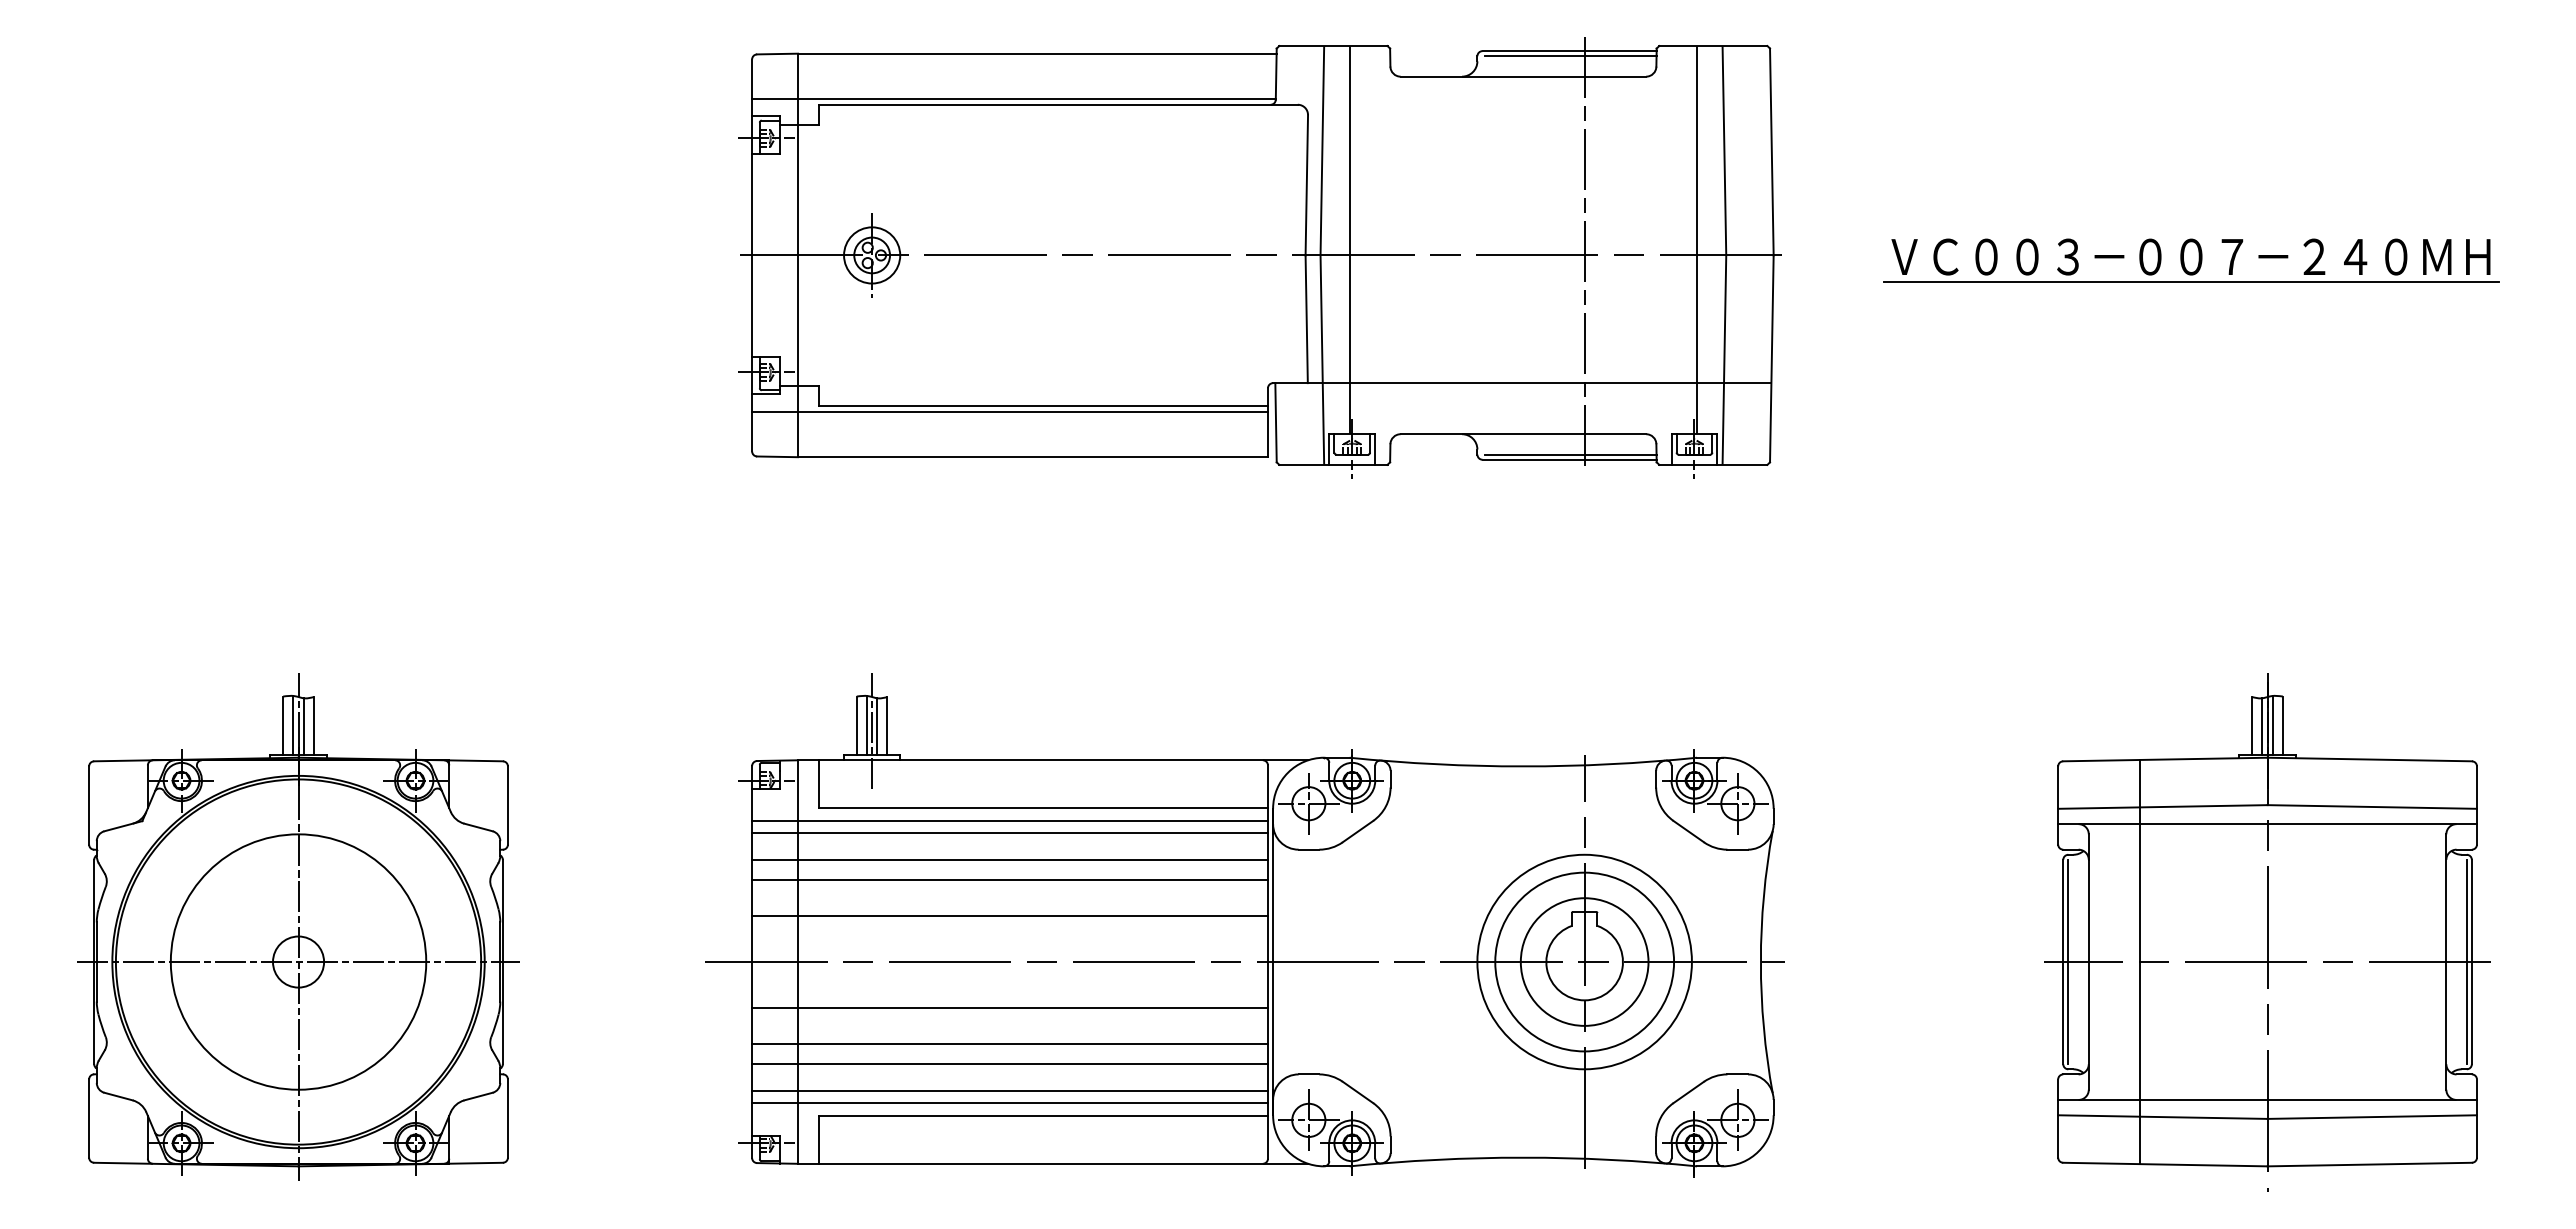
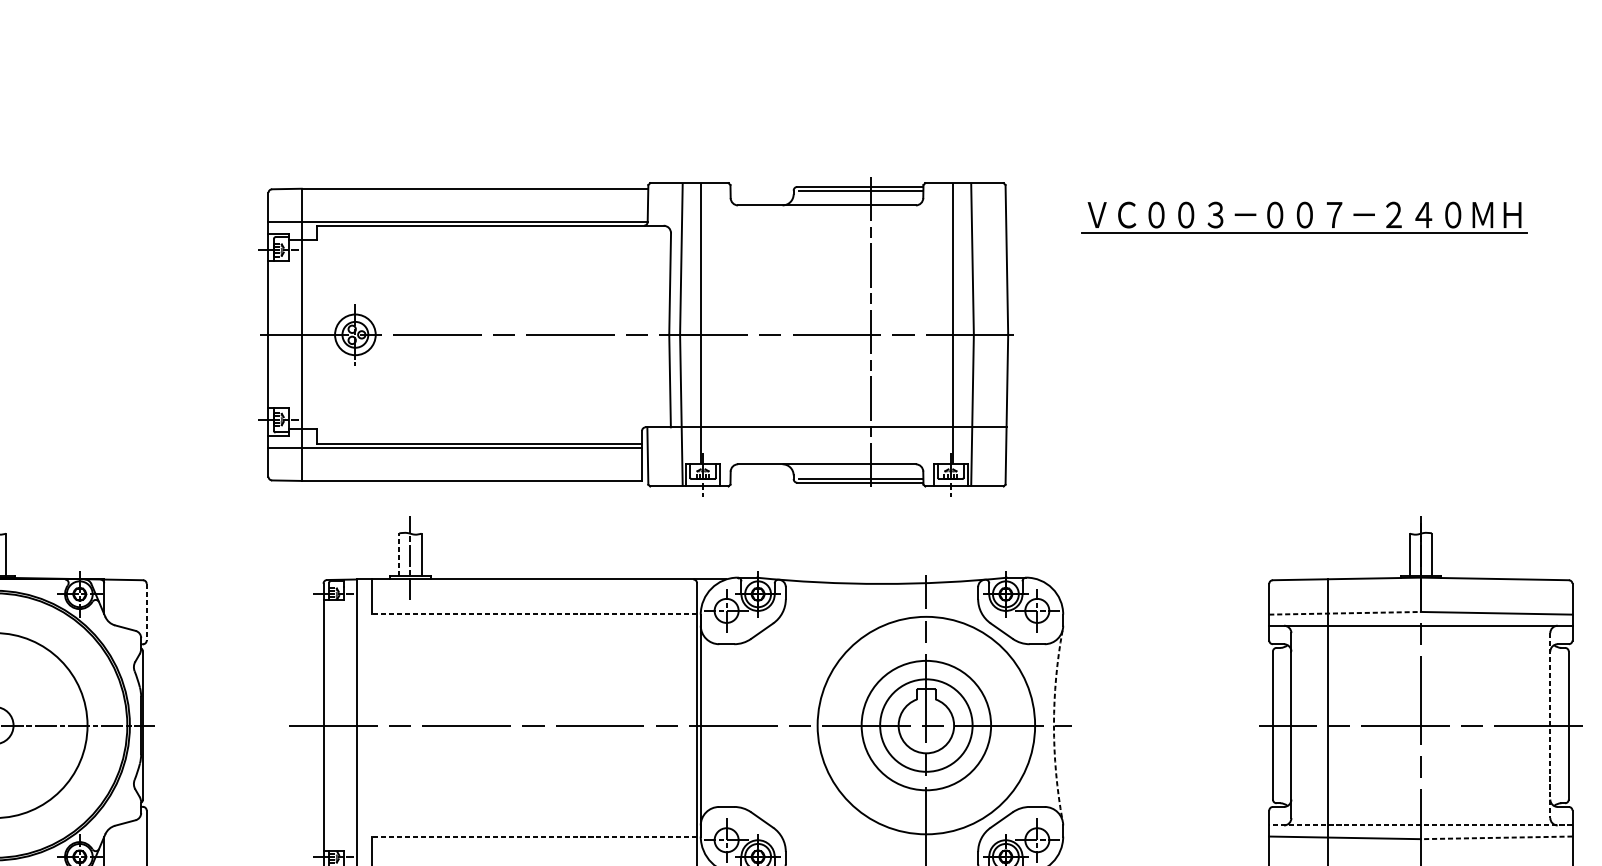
part: (1259, 257) -> (635, 336), moved
part: (2191, 260) -> (1304, 217), moved
line: (856, 725) -> (399, 554), solid -> dashed
line: (867, 725) -> (407, 554), removed
line: (2272, 725) -> (1424, 554), removed
line: (877, 726) -> (414, 555), removed
line: (2262, 726) -> (1417, 555), removed
line: (507, 806) -> (146, 612), solid -> dashed
line: (2162, 806) -> (1344, 612), solid -> dashed
line: (1043, 808) -> (534, 614), solid -> dashed
line: (1009, 821) -> (509, 623), removed
line: (1009, 833) -> (509, 632), removed
line: (1009, 859) -> (509, 651), removed
line: (1009, 880) -> (509, 666), removed
line: (1009, 916) -> (509, 692), removed
circle: (1584, 961) -> (926, 725), size x1.4
line: (2068, 961) -> (1276, 725), removed
line: (2466, 961) -> (1564, 725), removed
arc: (1760, 962) -> (1053, 725), solid -> dashed
line: (2446, 962) -> (1550, 725), solid -> dashed
line: (1009, 1007) -> (509, 758), removed
line: (1009, 1043) -> (509, 784), removed
line: (1009, 1064) -> (509, 799), removed
line: (1009, 1090) -> (509, 818), removed
line: (2267, 1099) -> (1420, 825), solid -> dashed
line: (1009, 1102) -> (509, 827), removed
line: (1043, 1115) -> (534, 836), solid -> dashed
line: (2372, 1117) -> (1496, 838), solid -> dashed

